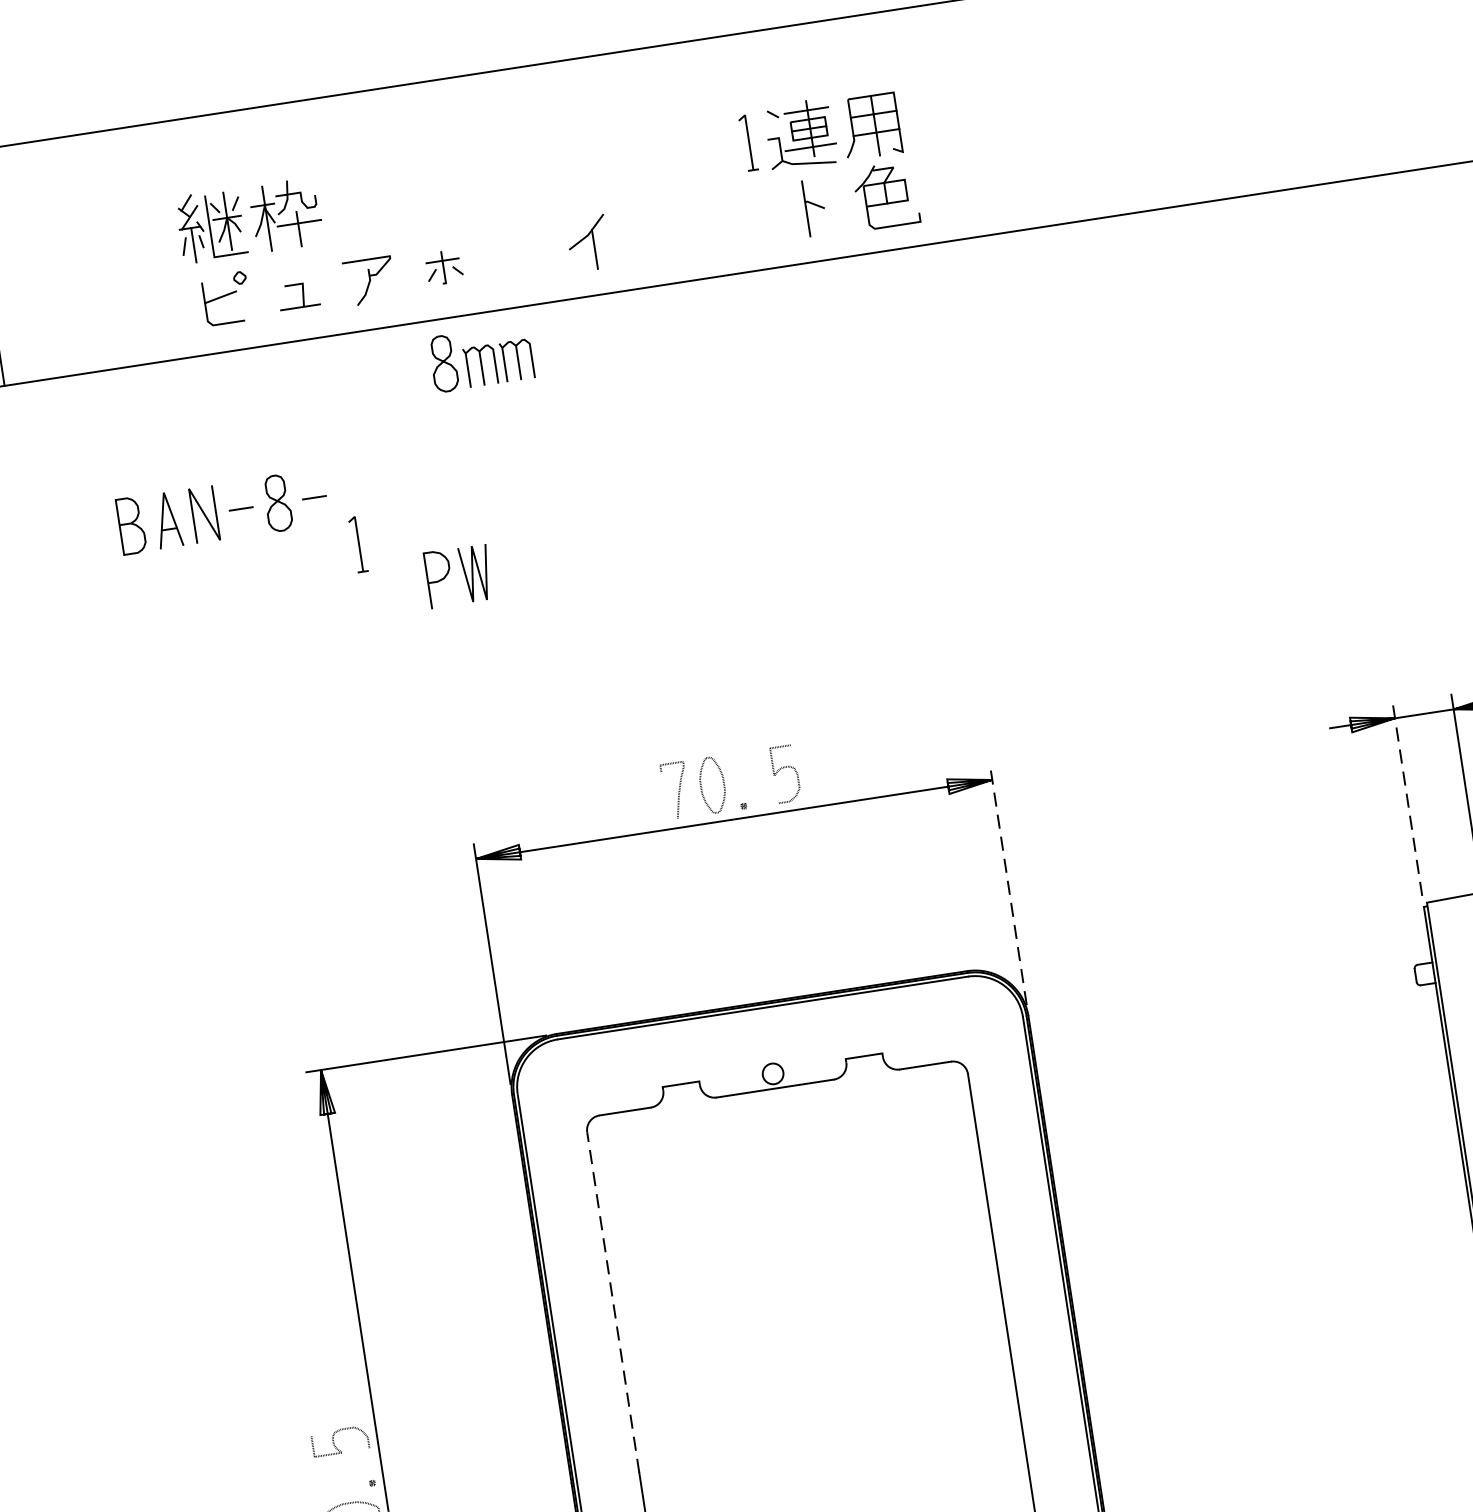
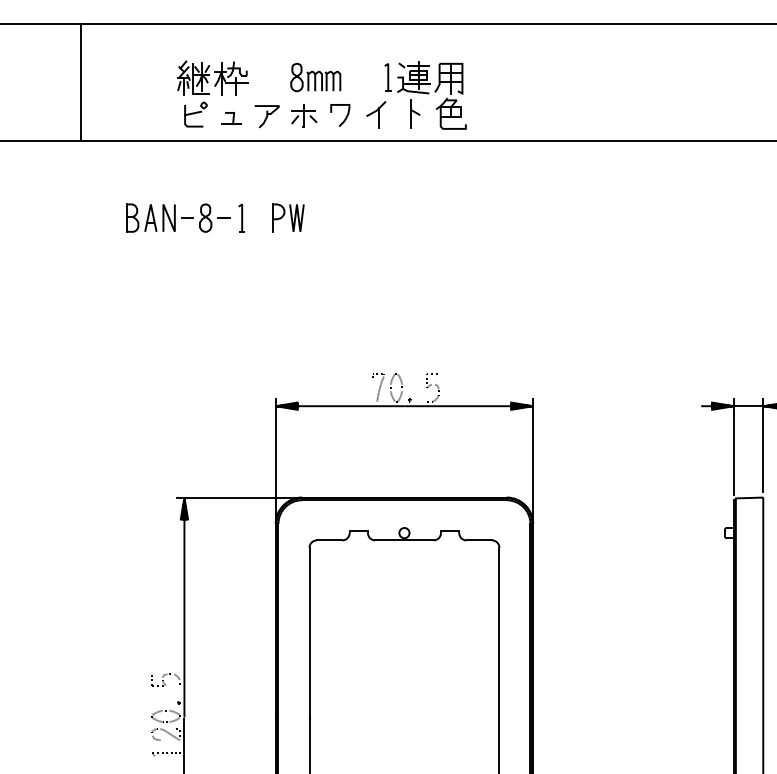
part: (829, 167) -> (425, 95), moved
curve: (527, 258) -> (345, 117), added
part: (444, 267) -> (304, 115), size x1.43
part: (481, 358) -> (315, 77), moved
part: (357, 543) -> (241, 217), moved
part: (458, 574) -> (288, 217), moved
line: (1408, 798) -> (734, 446), dashed -> solid
line: (1008, 884) -> (533, 458), dashed -> solid
line: (613, 1302) -> (309, 632), dashed -> solid

